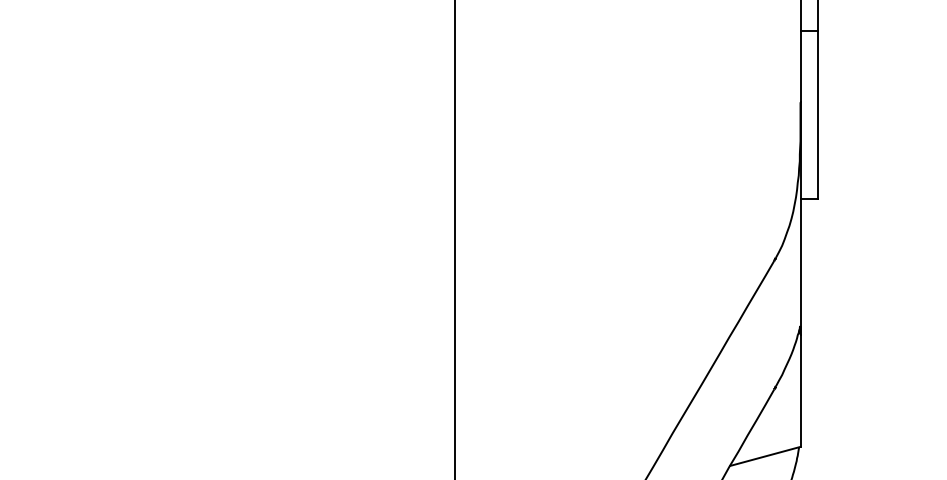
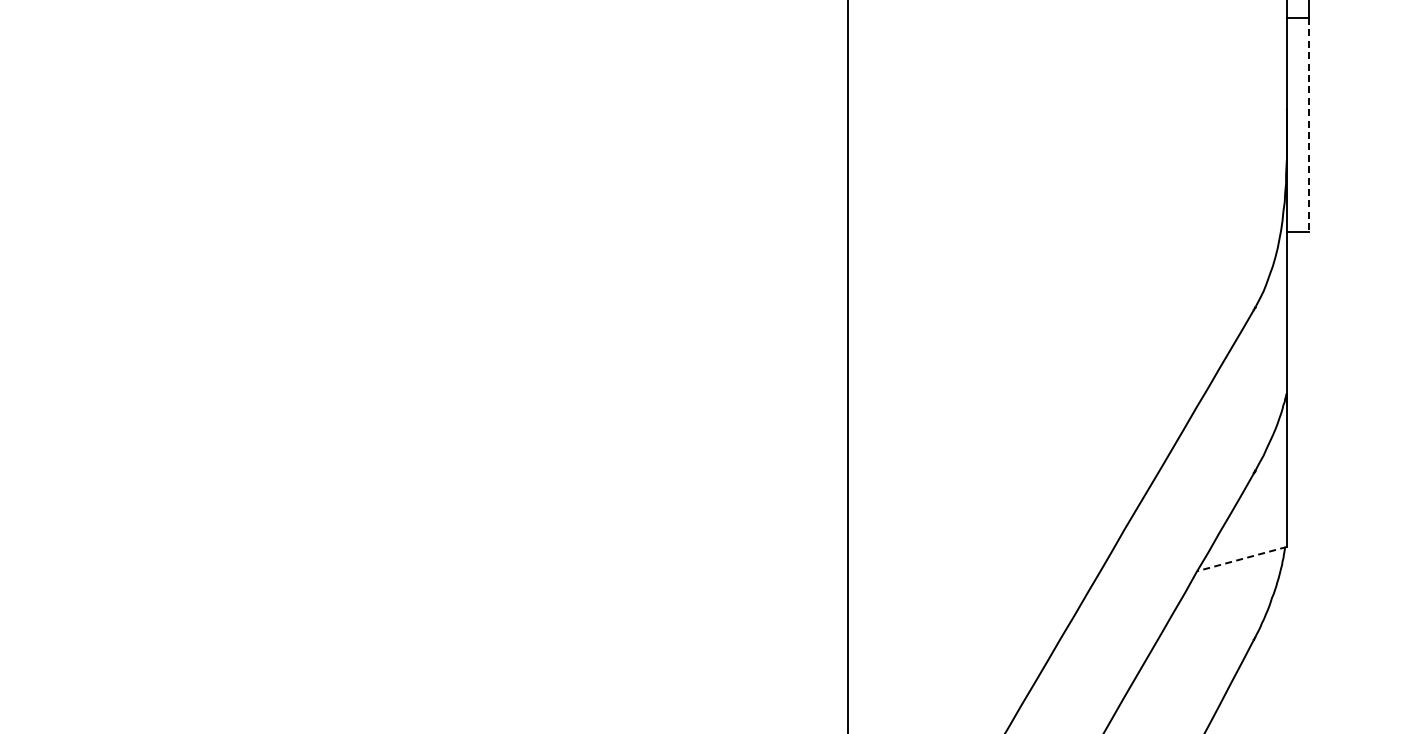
line: (817, 115) -> (1308, 125), solid -> dashed
line: (764, 456) -> (1241, 559), solid -> dashed

